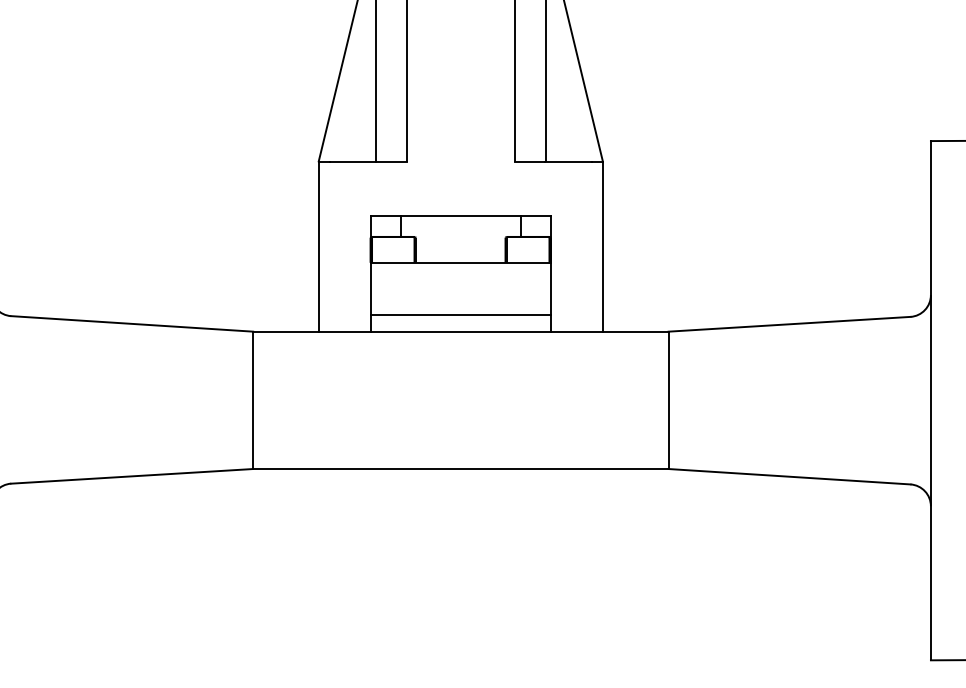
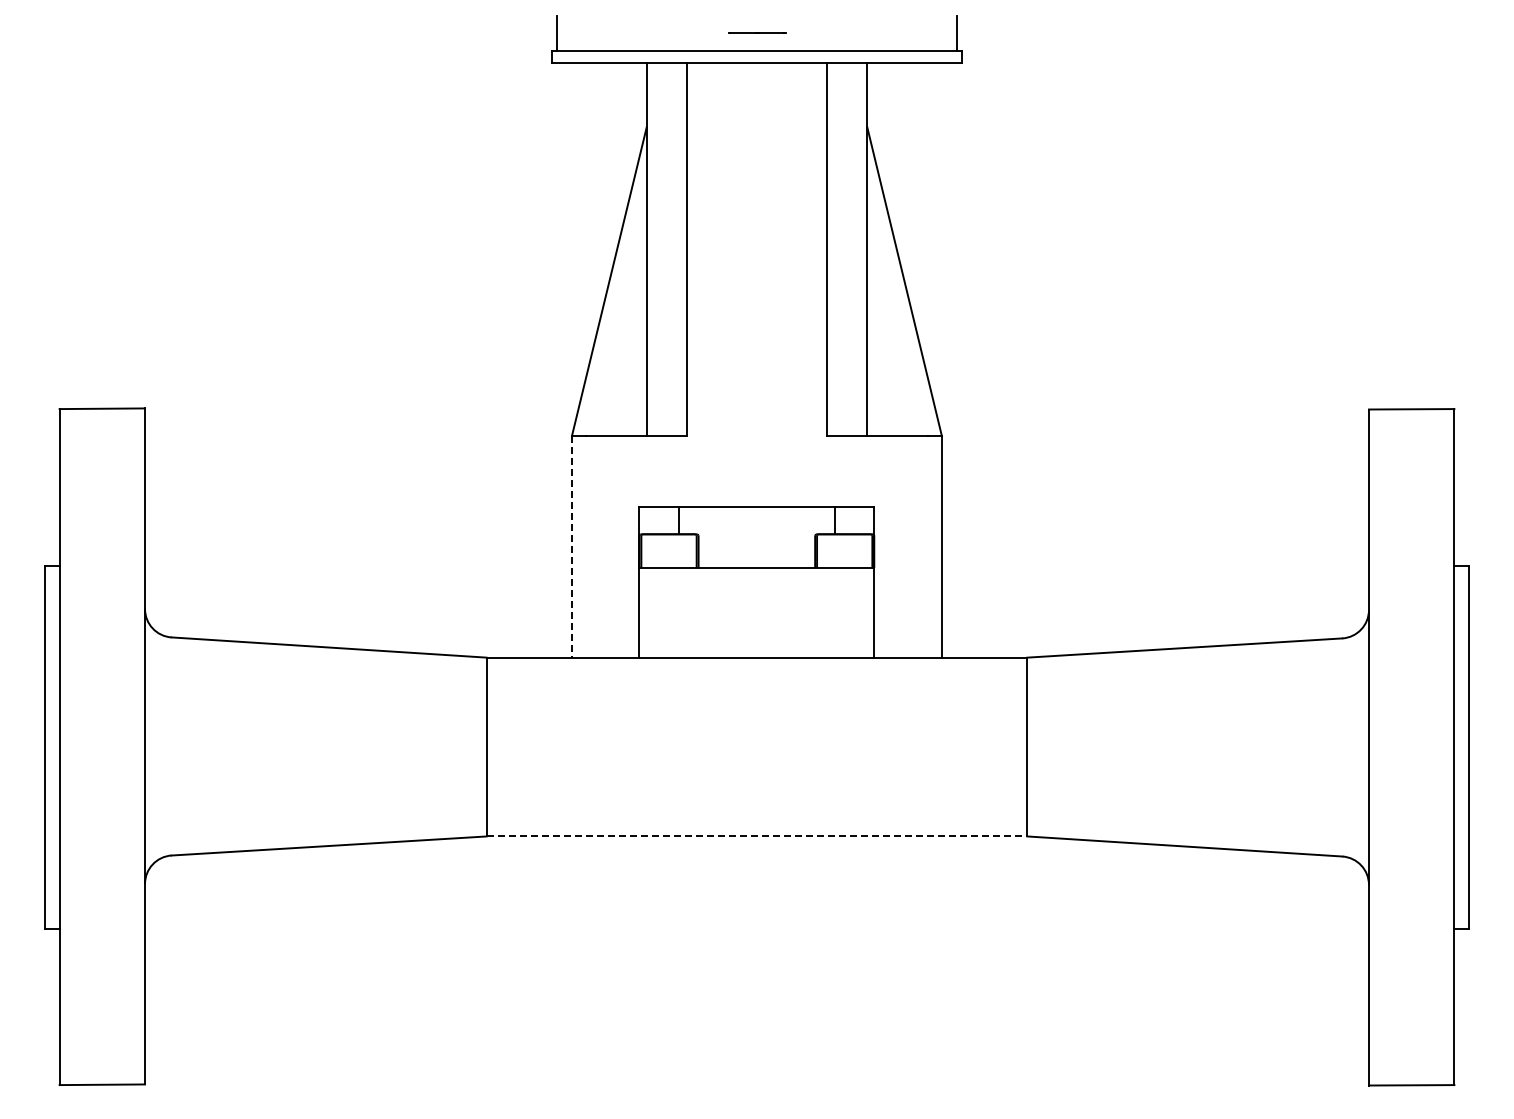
line: (318, 246) -> (571, 546), solid -> dashed
line: (460, 314) -> (756, 635), removed
line: (461, 469) -> (757, 836), solid -> dashed

